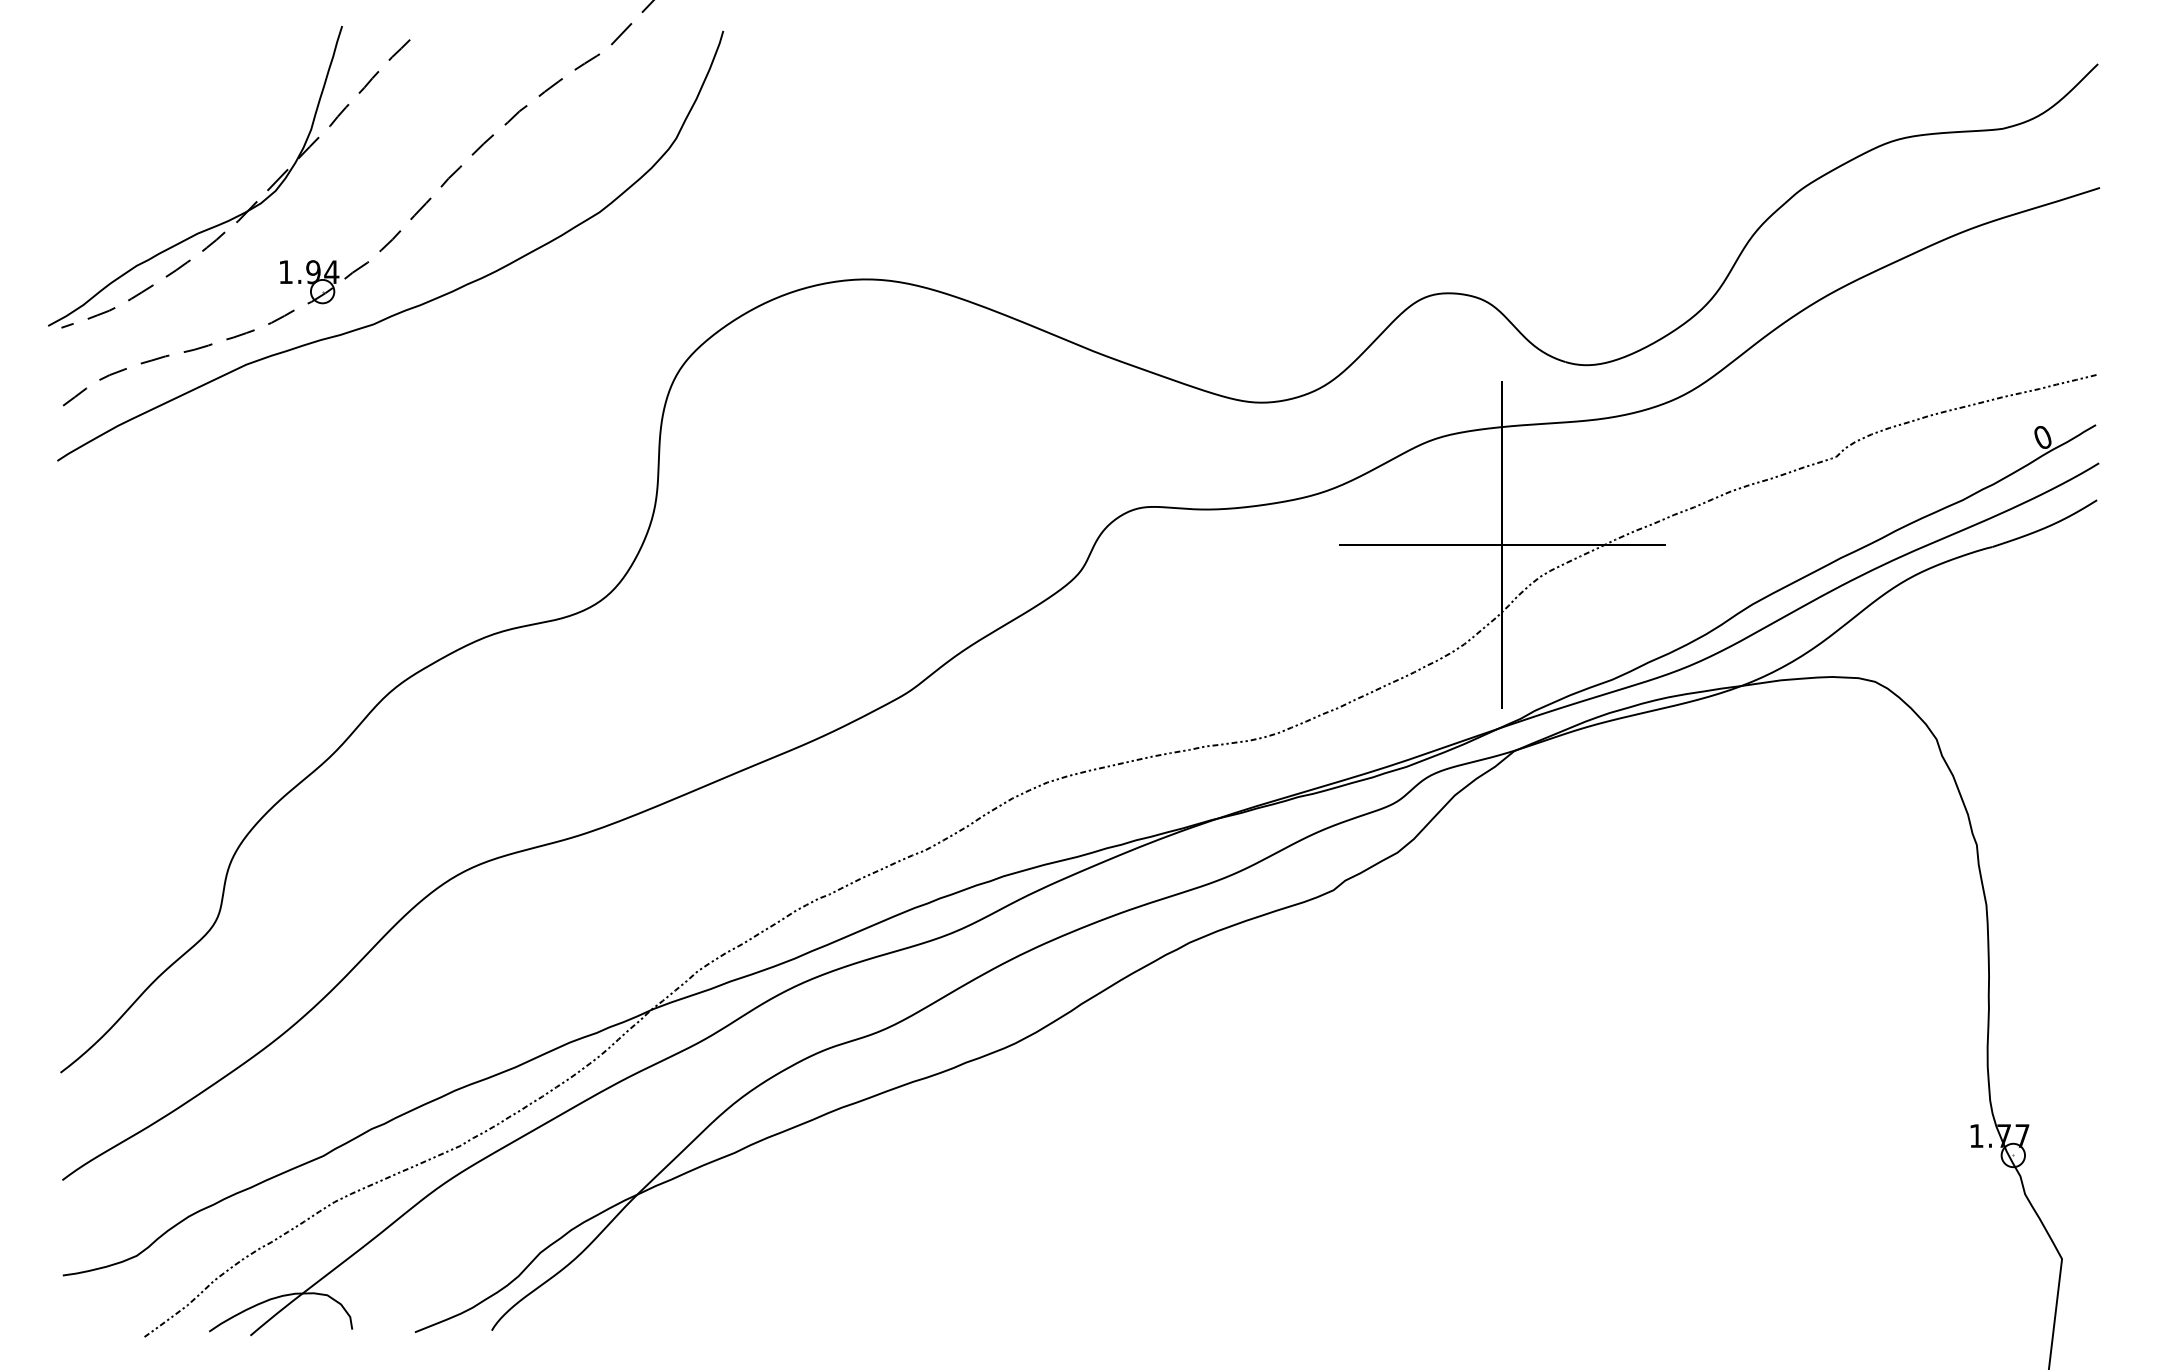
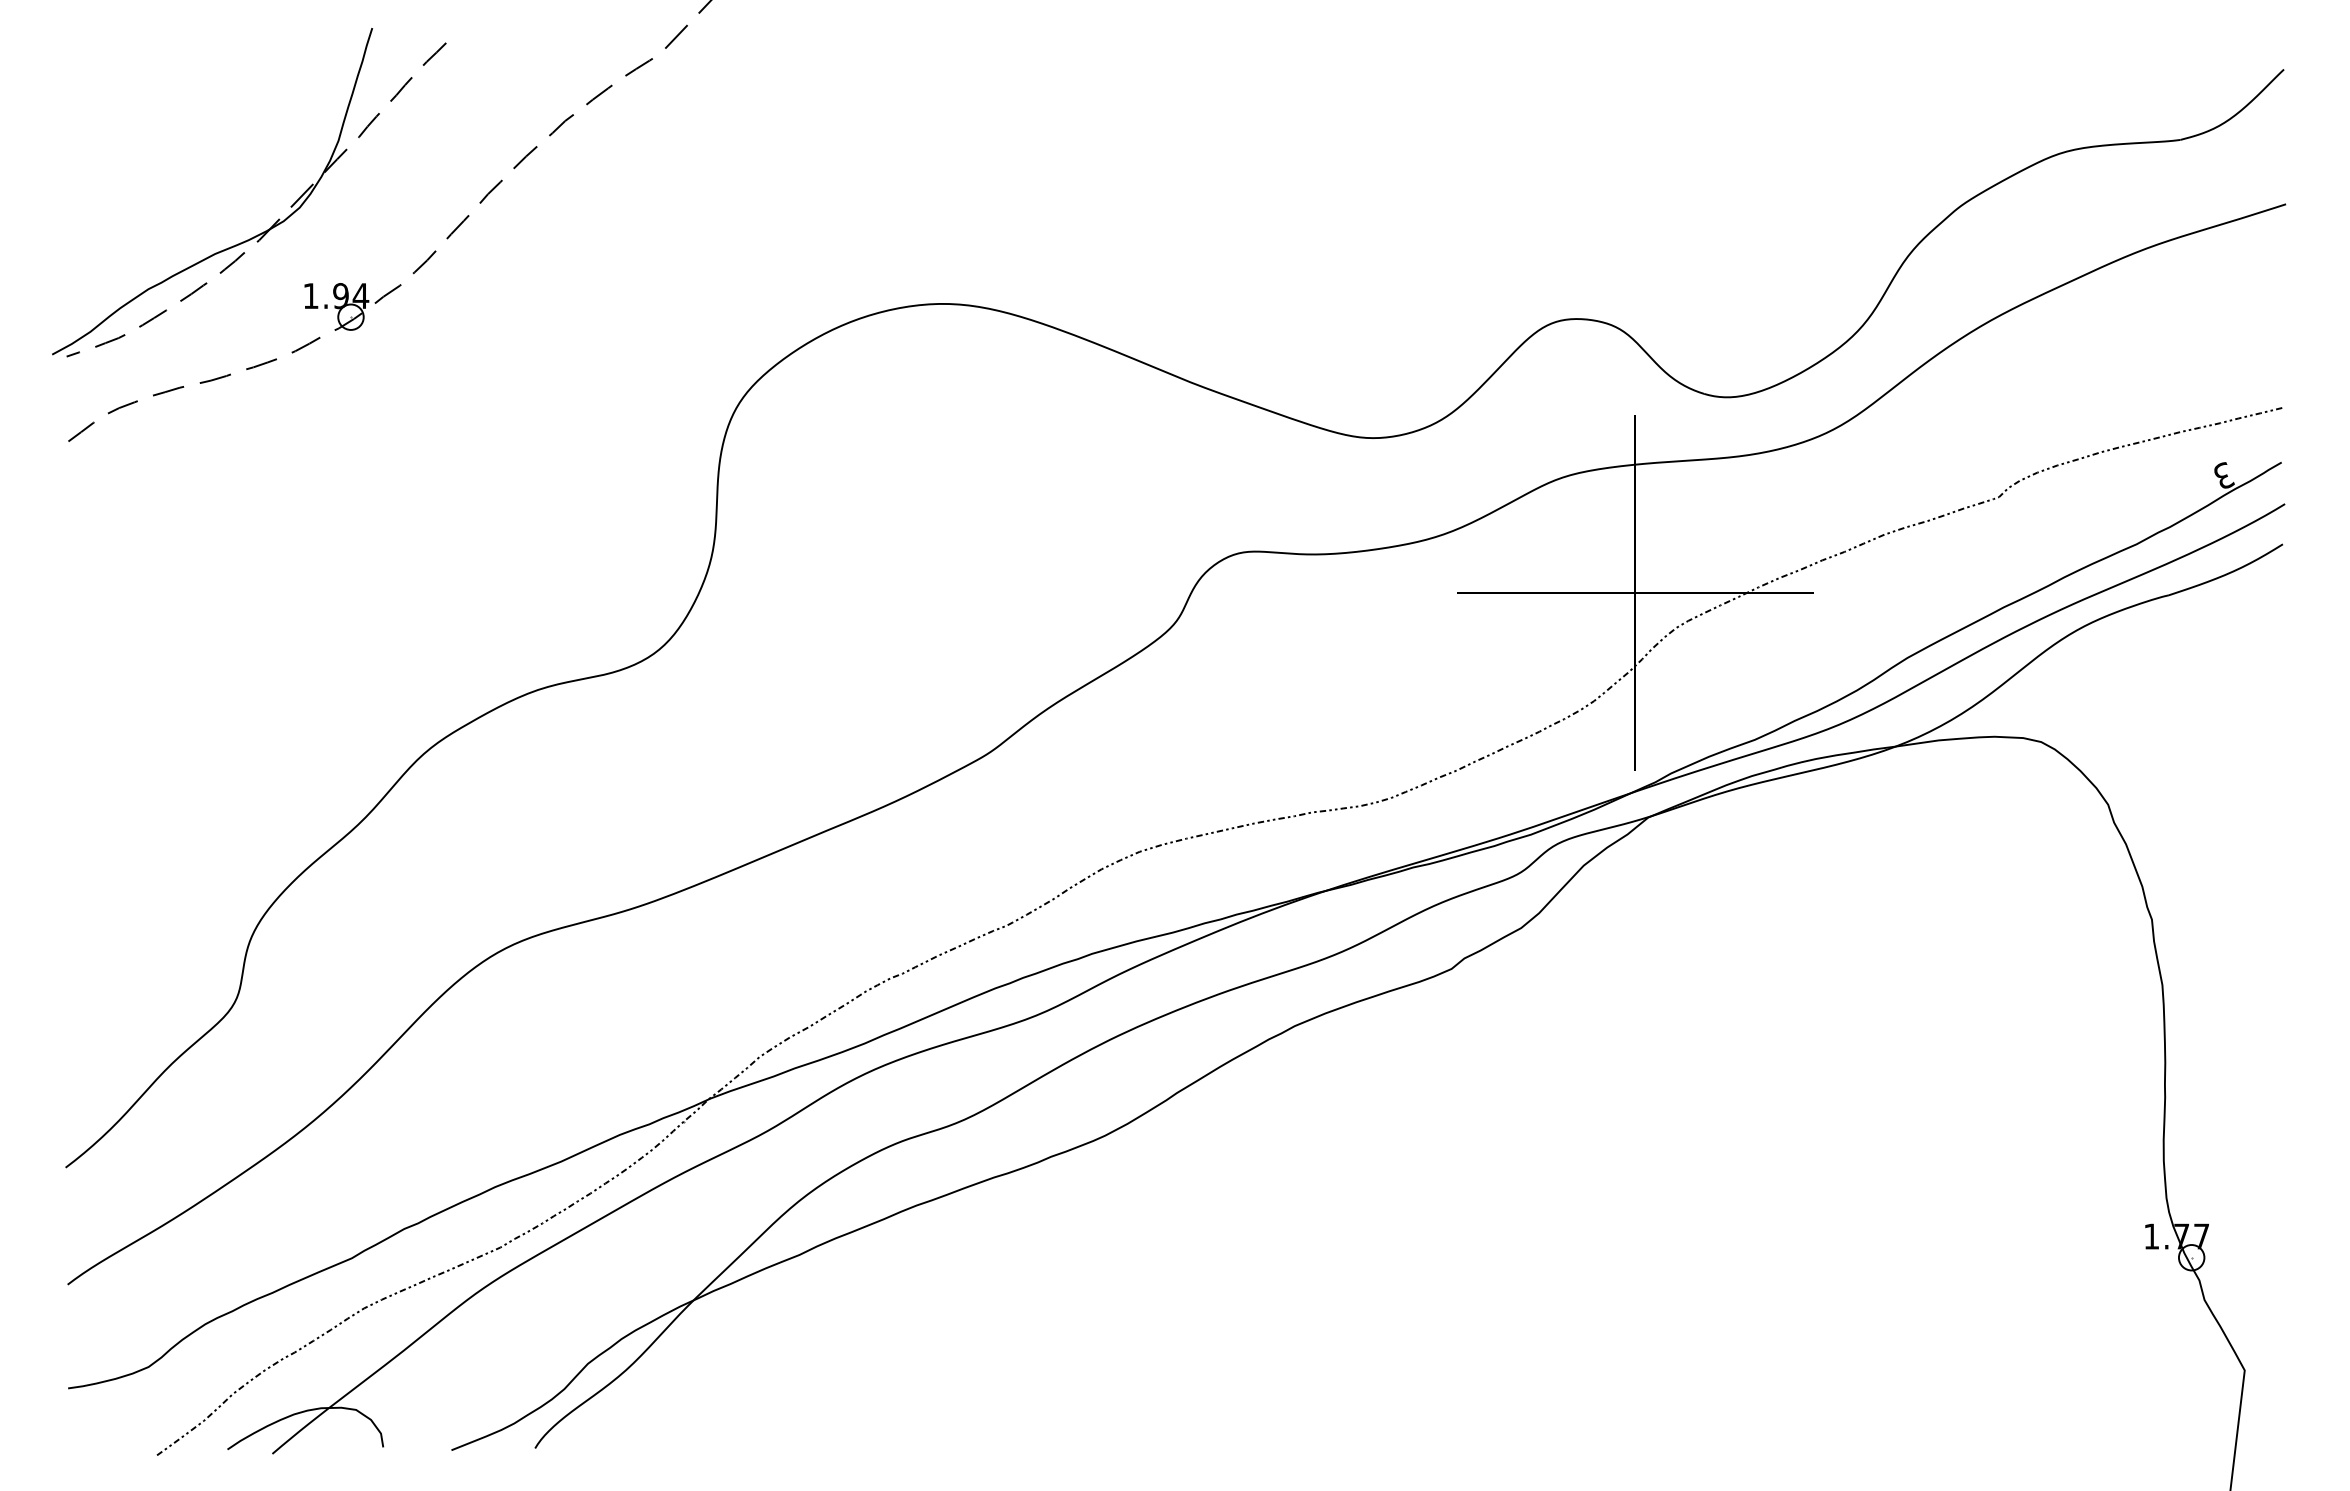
curve: (413, 306) -> (449, 333), removed
text: (2043, 437) -> (2224, 475), 0 -> 3

